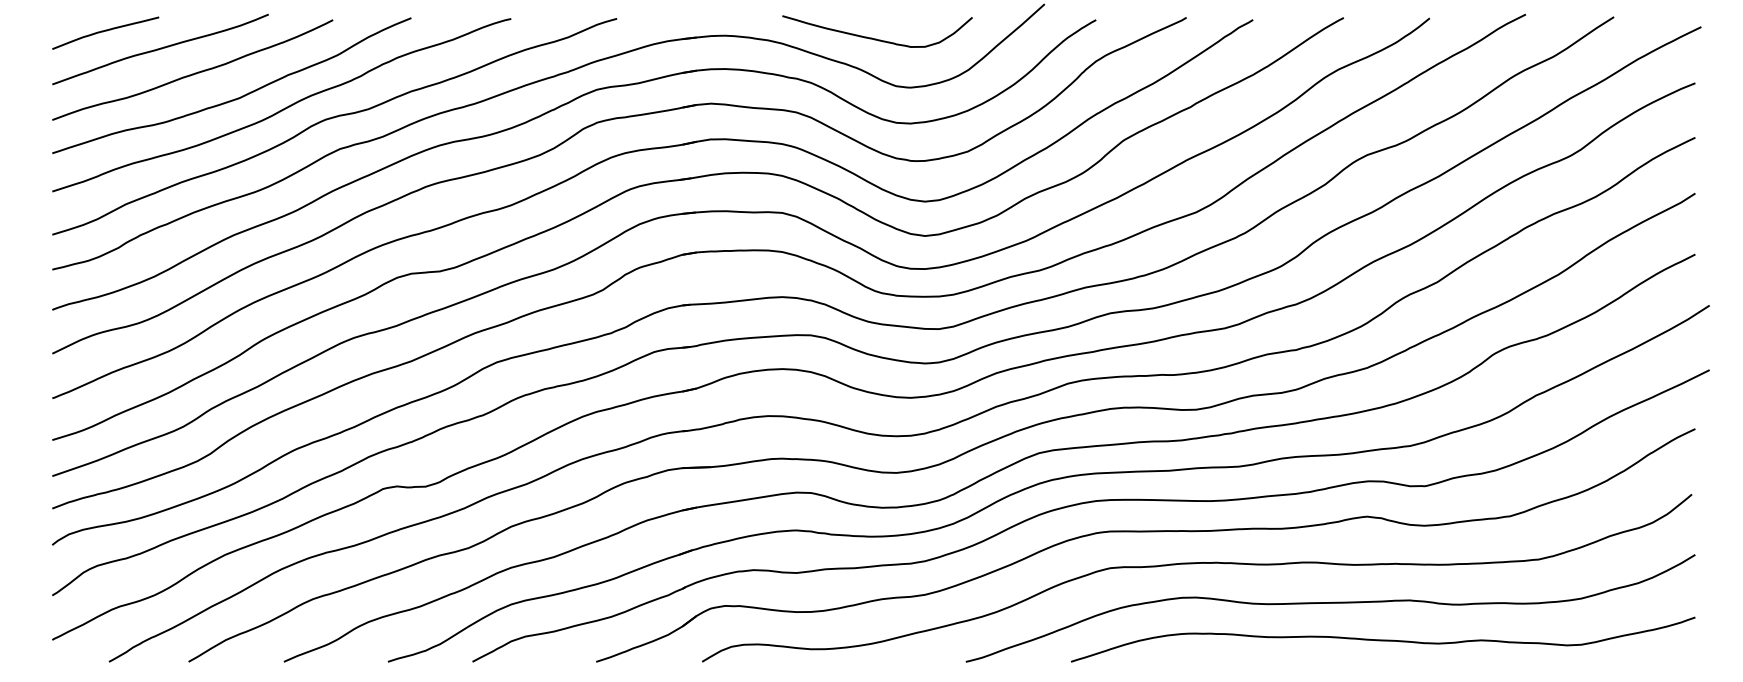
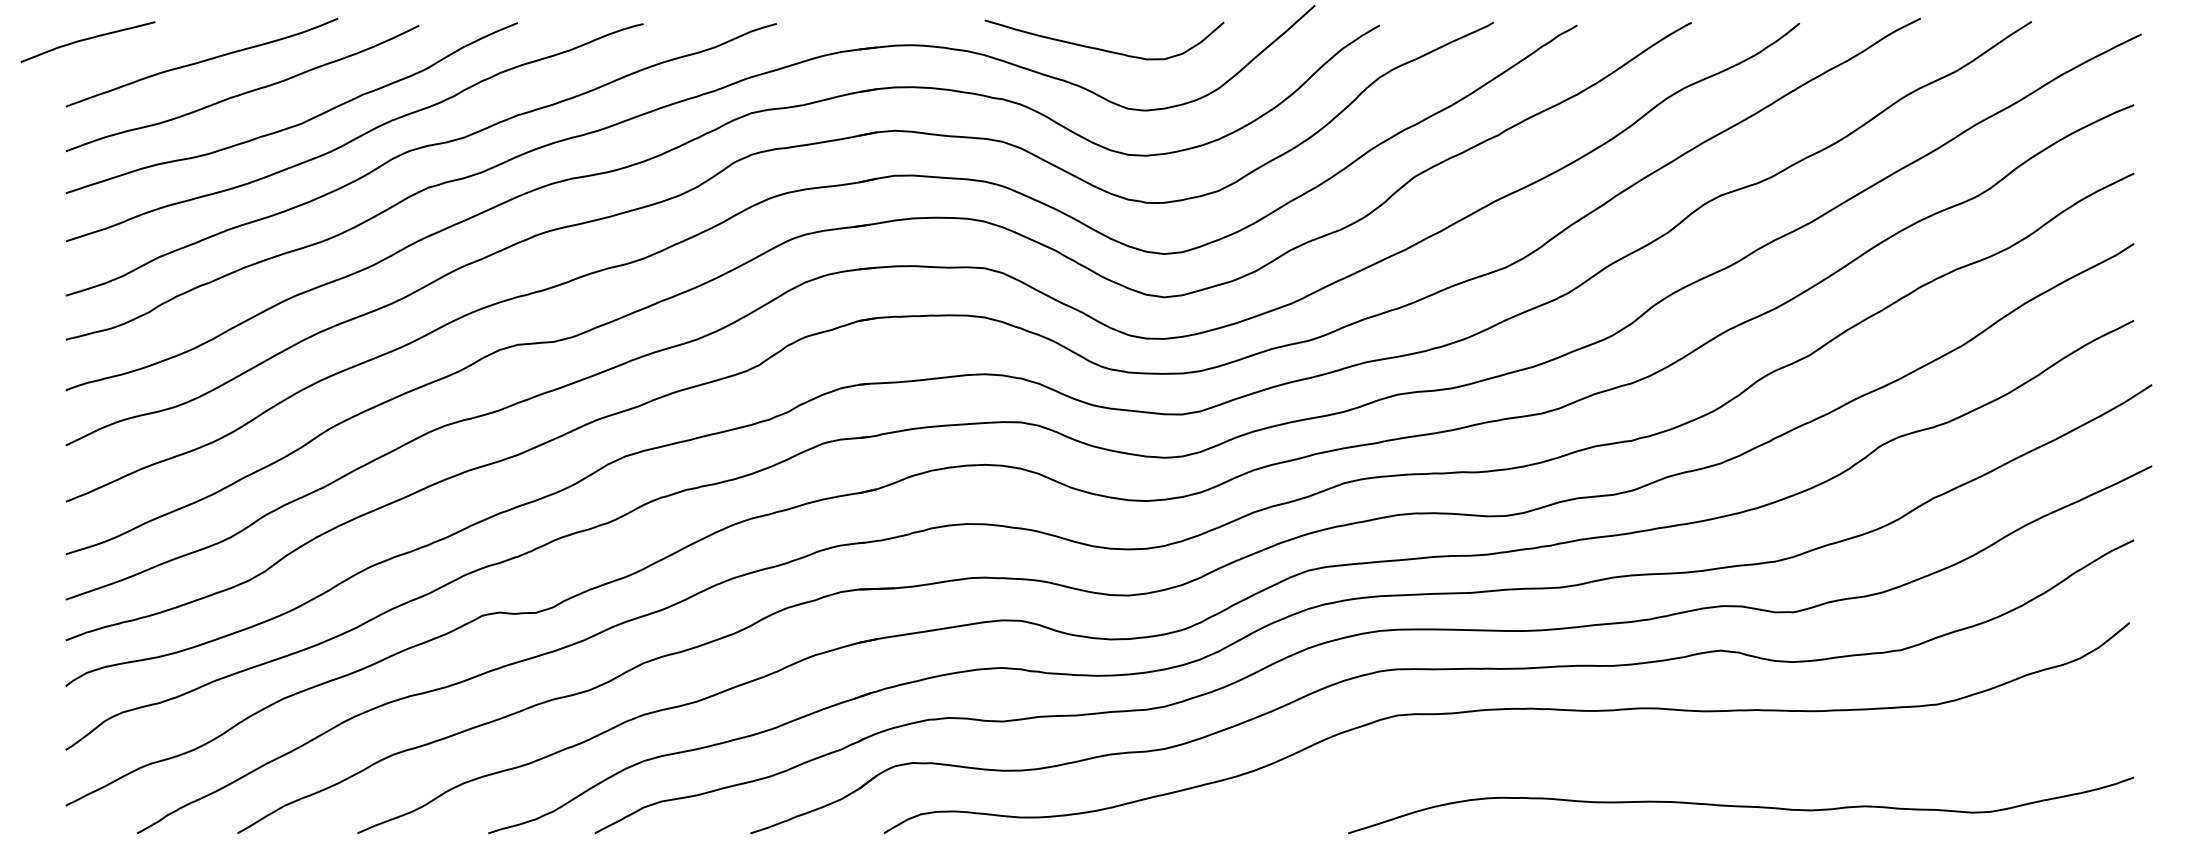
curve: (104, 31) -> (86, 40), moved
curve: (1330, 603) -> (1674, 760), removed

